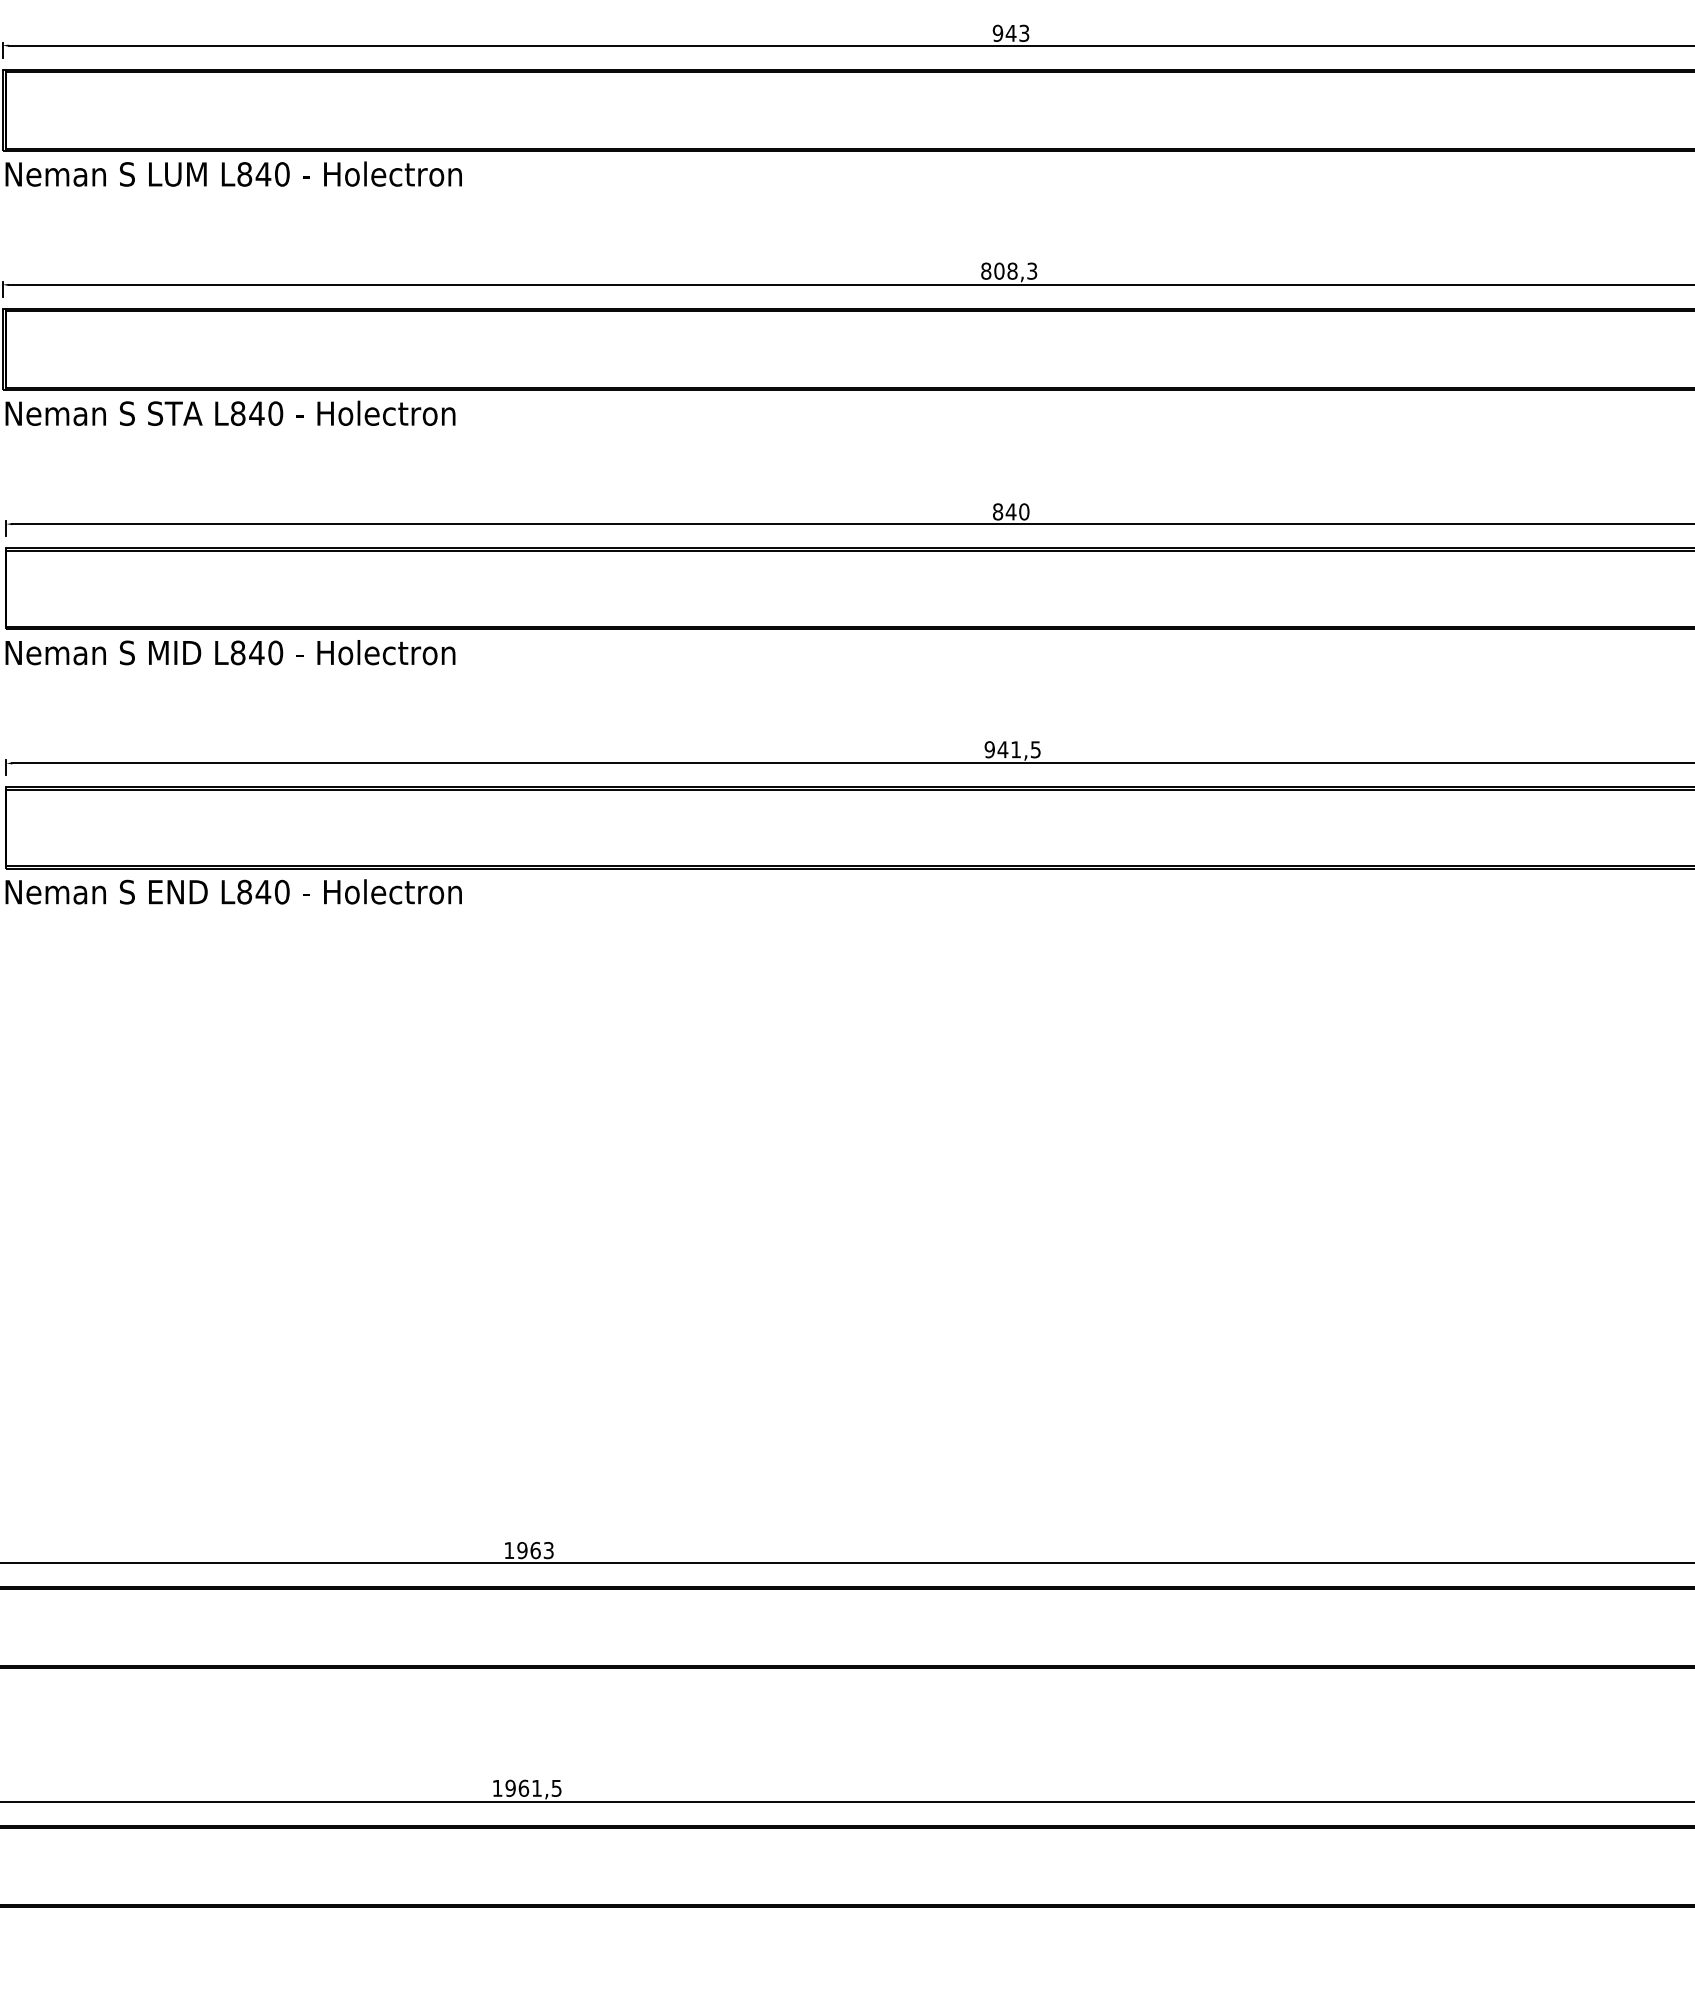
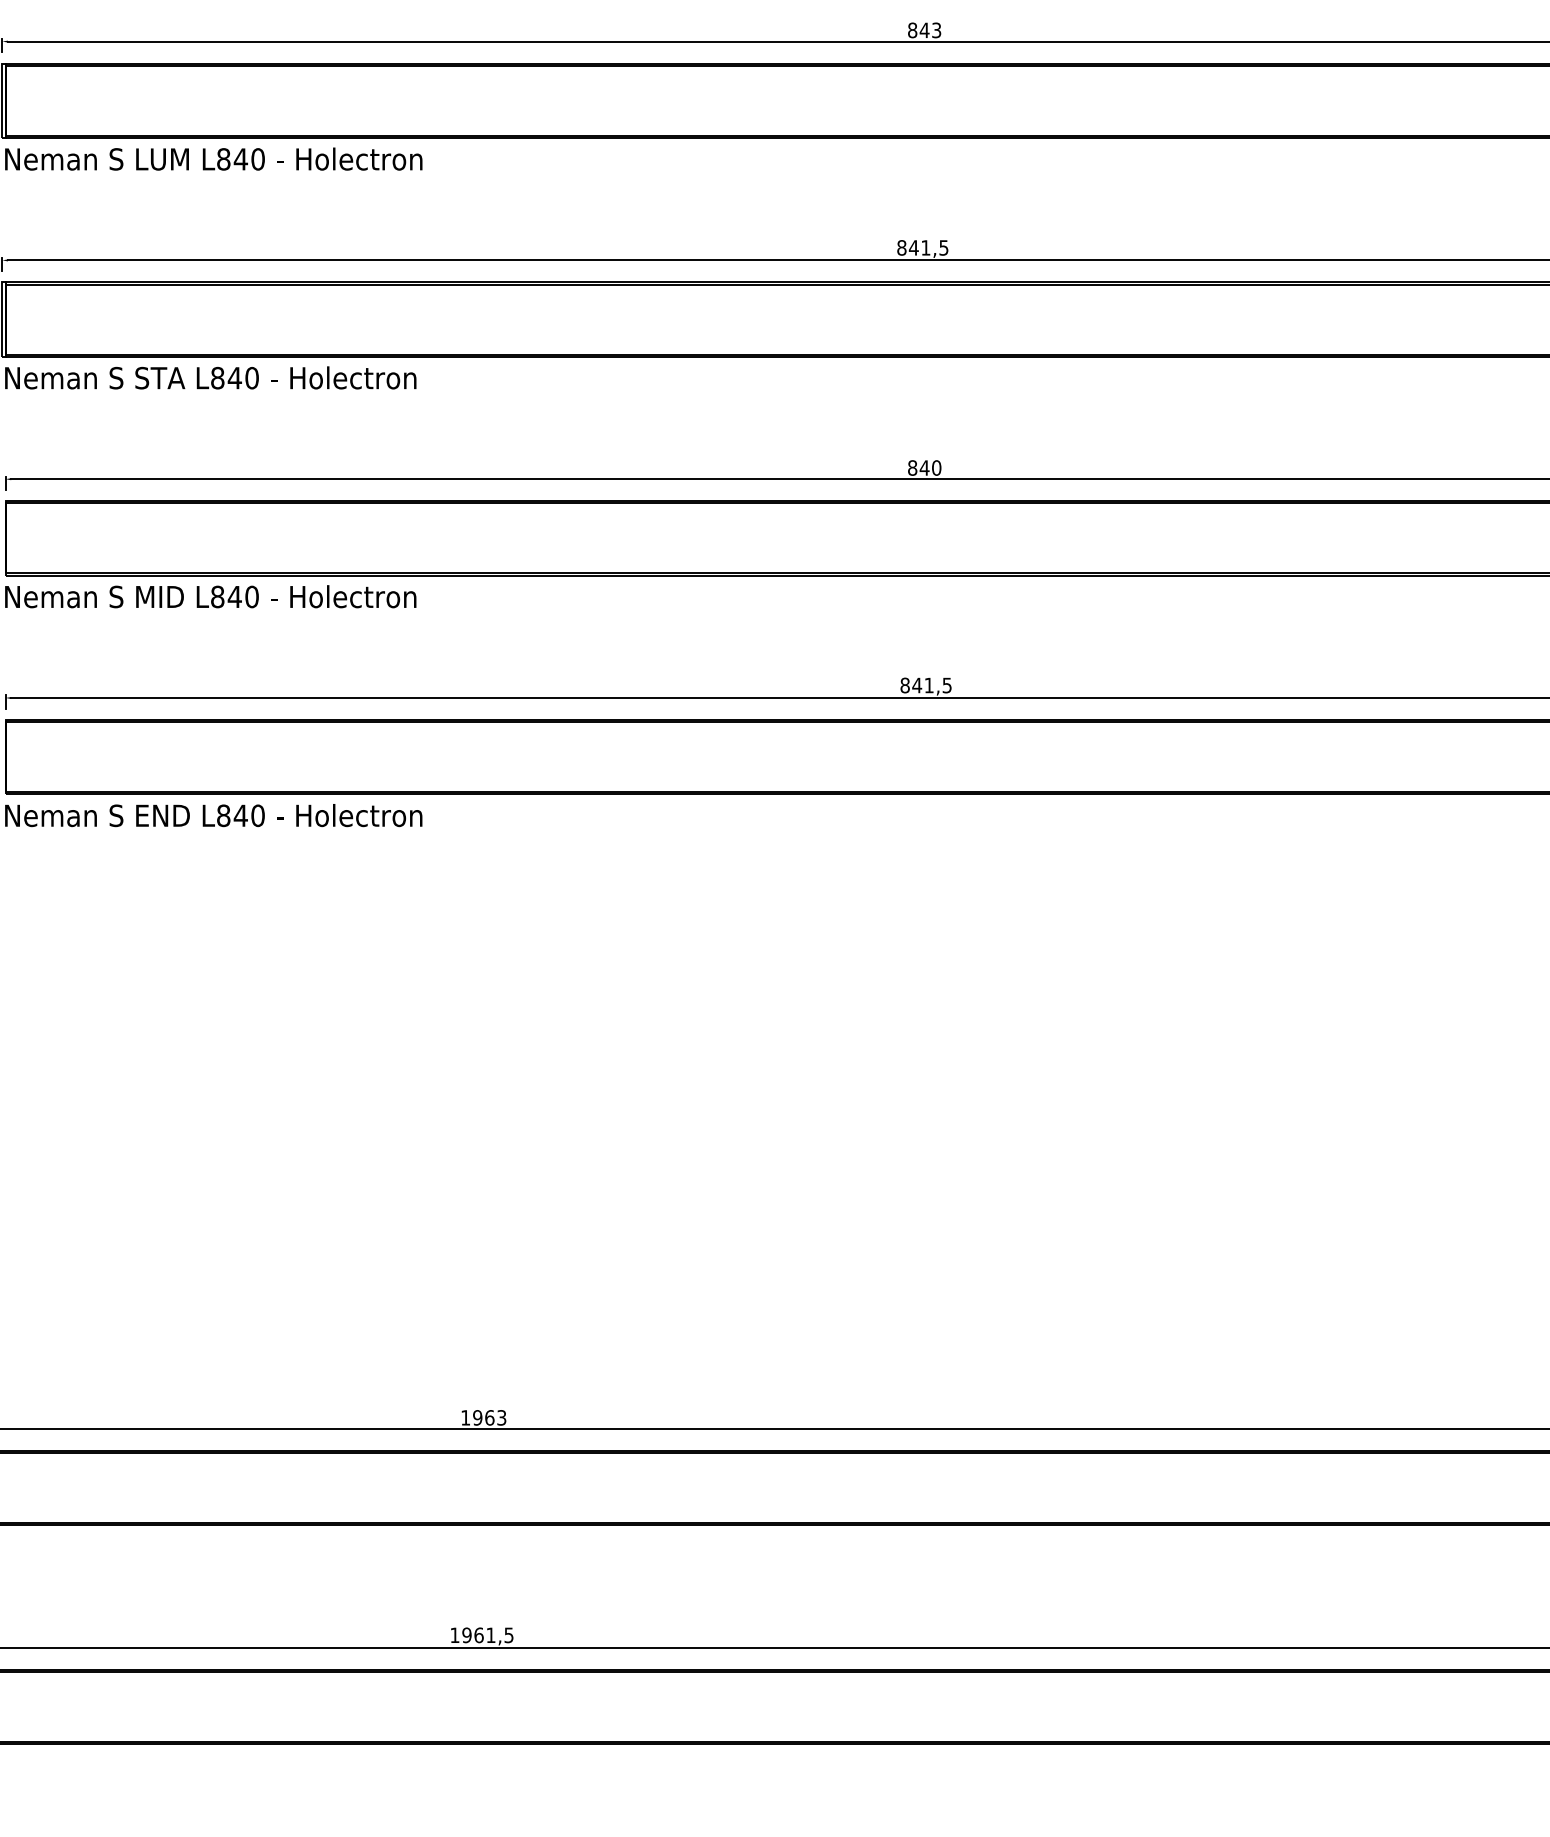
text: (997, 33) -> (912, 30), 943 -> 843
text: (1015, 270) -> (928, 247), 808,3 -> 841,5
text: (989, 749) -> (904, 685), 941,5 -> 841,5

